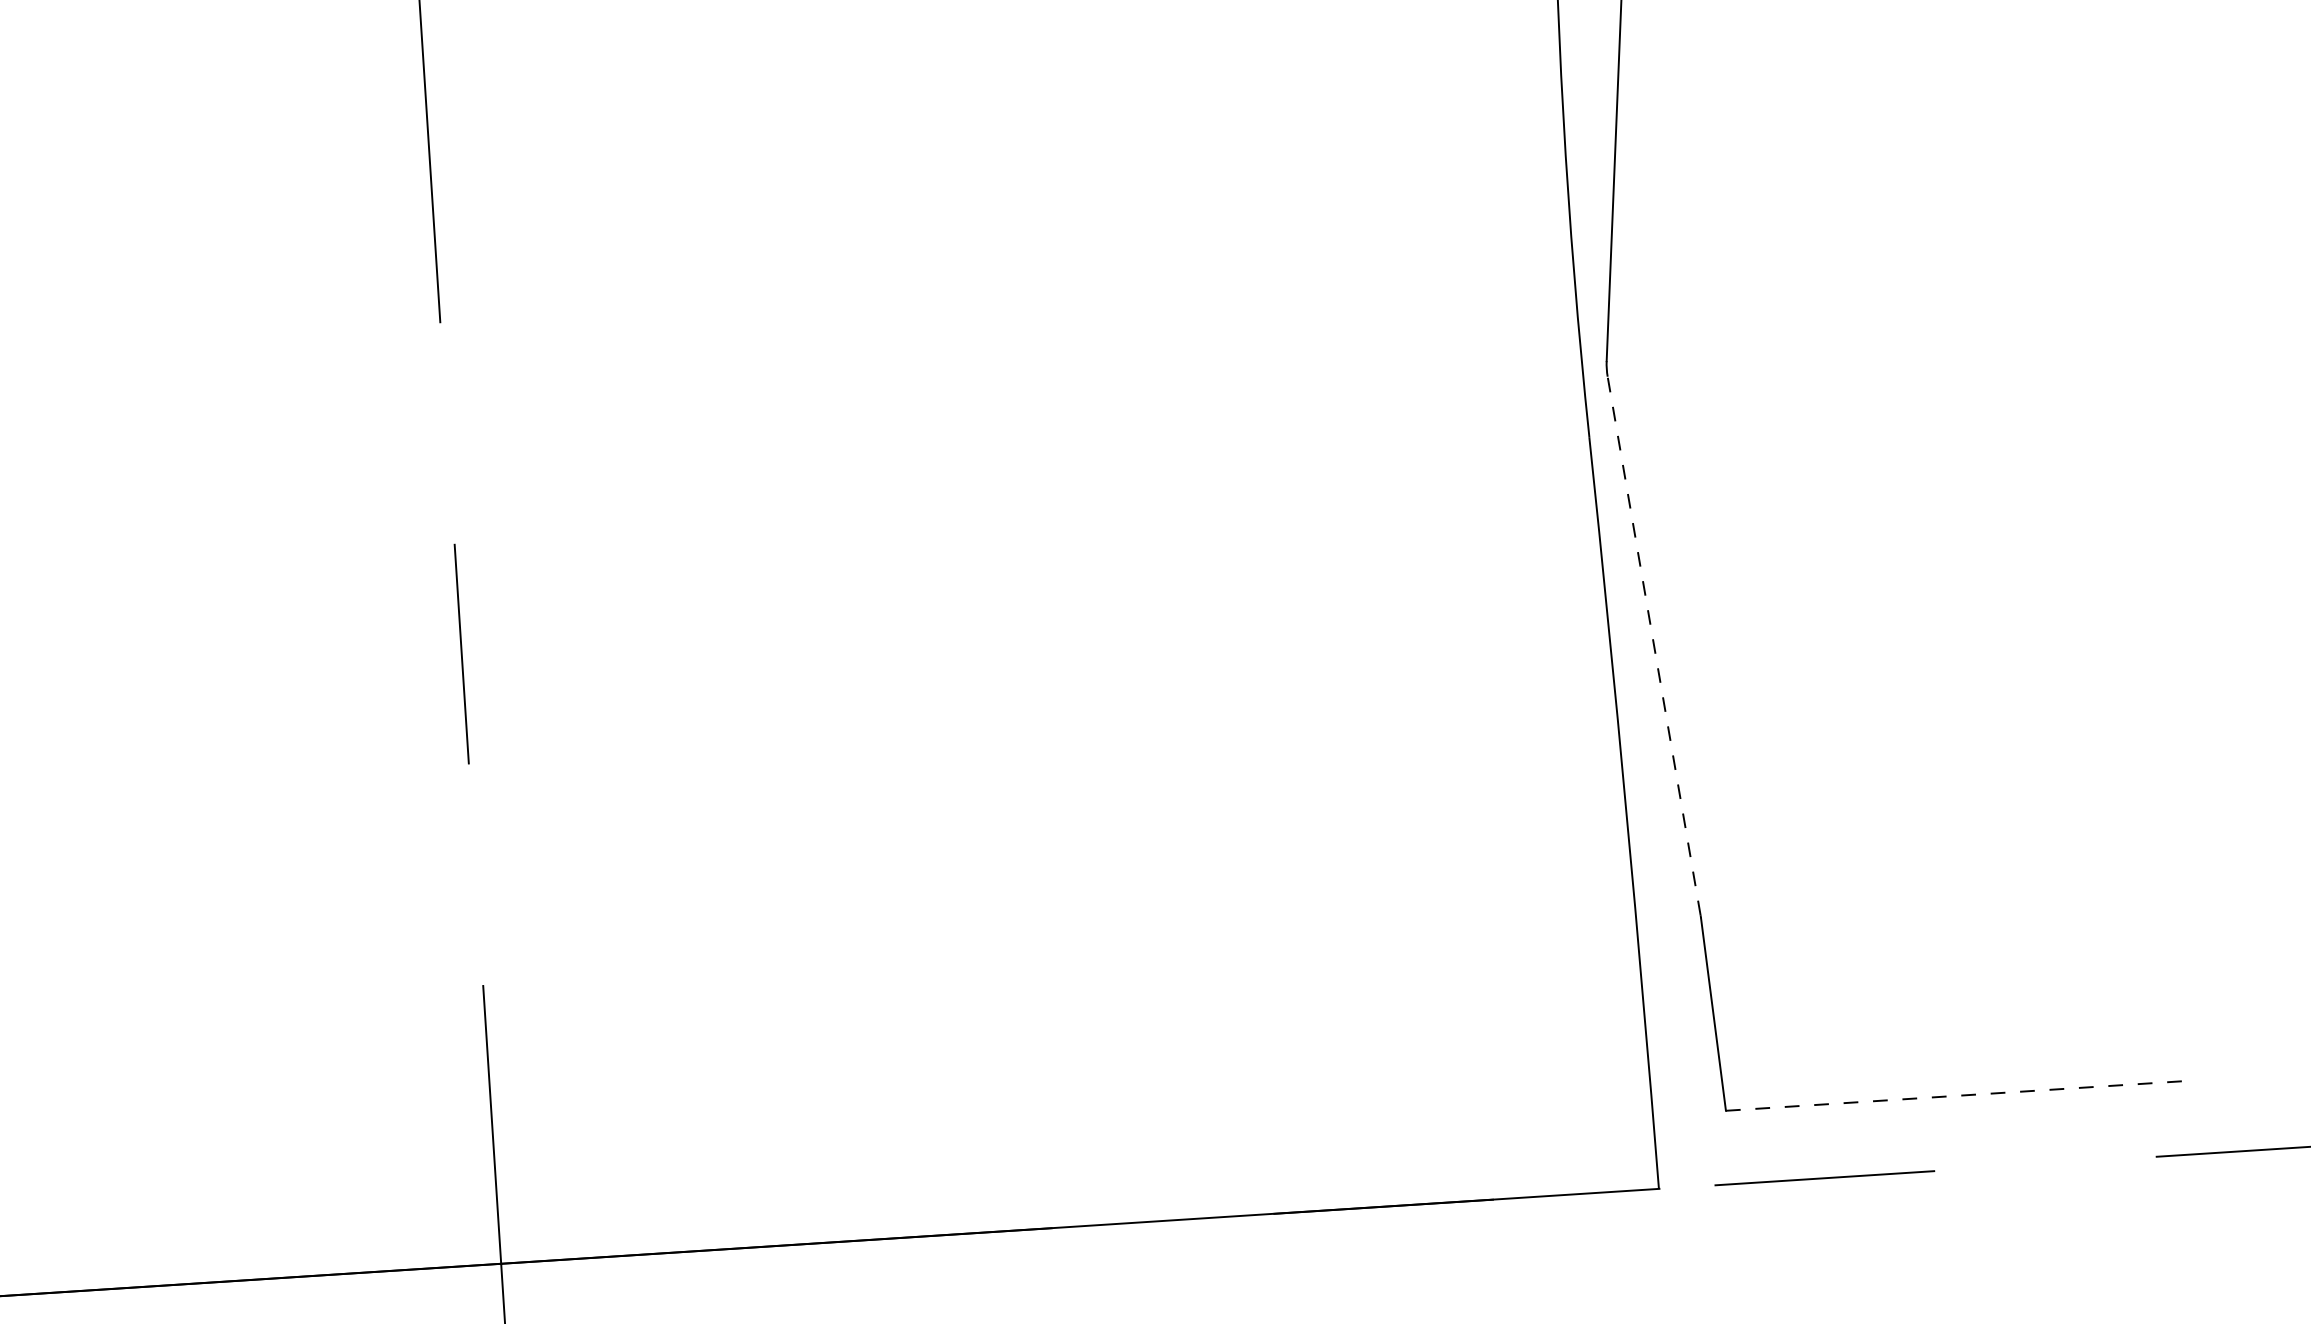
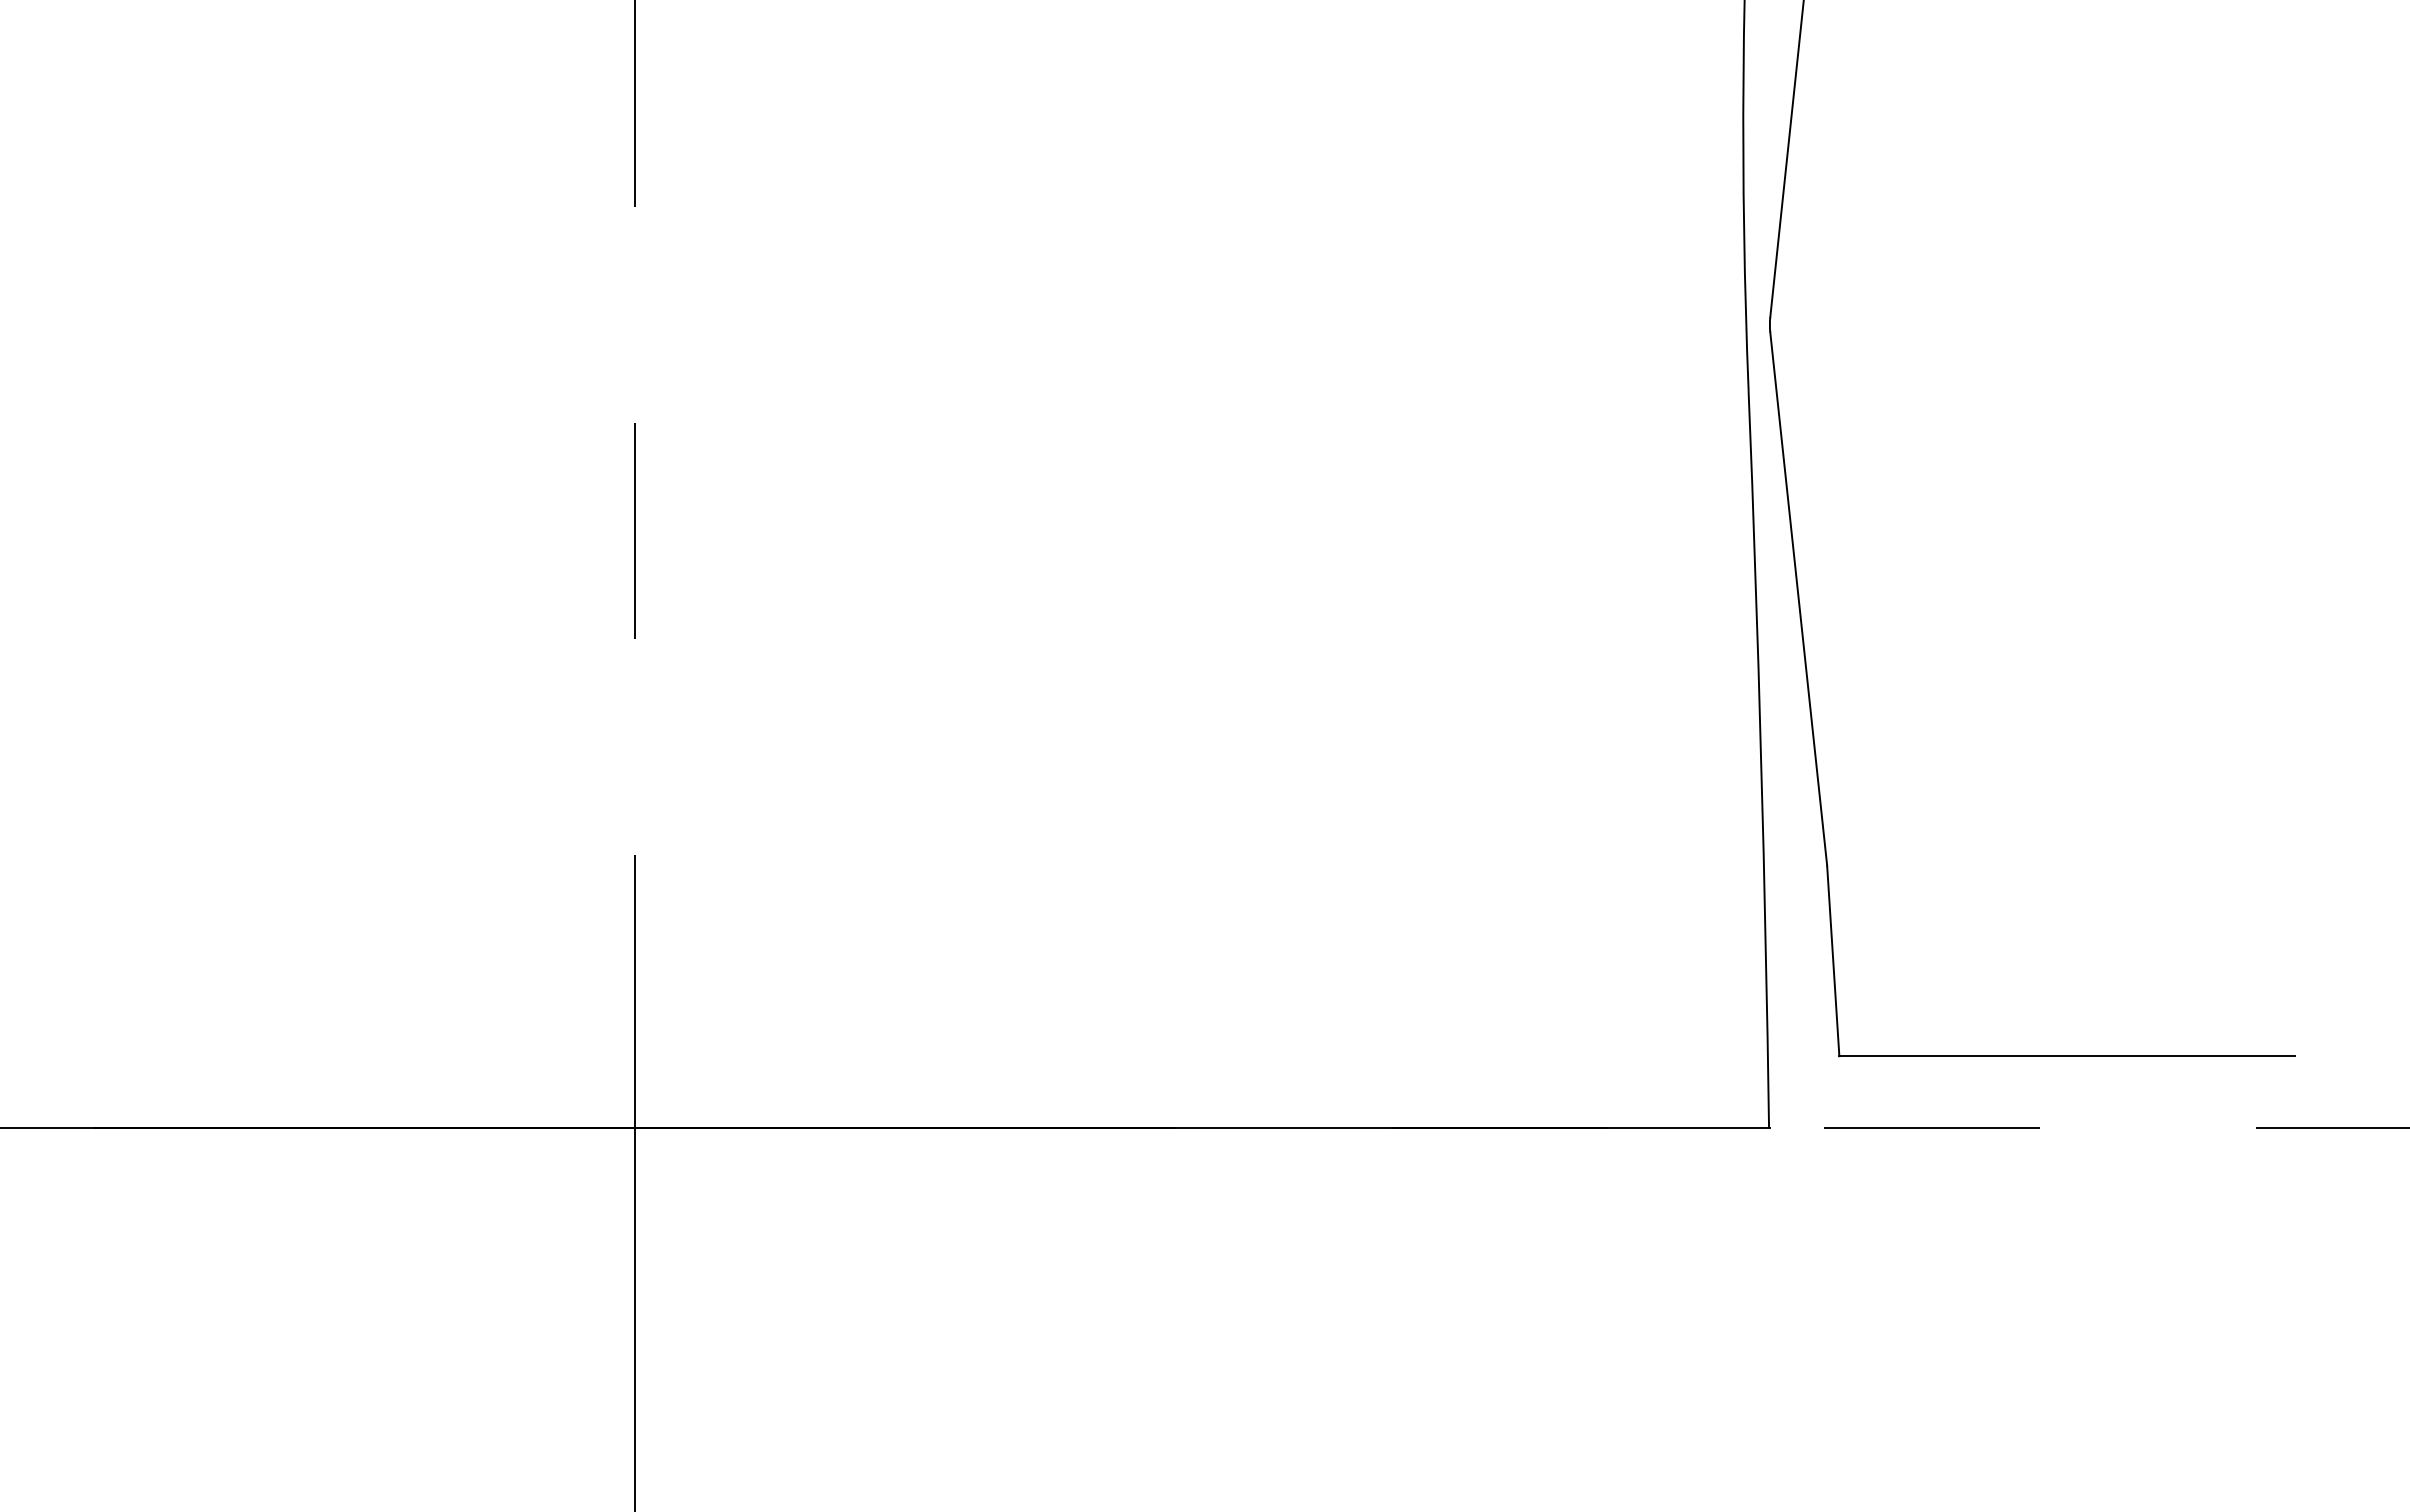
line: (1653, 645) -> (1798, 597), dashed -> solid
line: (1958, 1095) -> (2067, 1056), dashed -> solid

